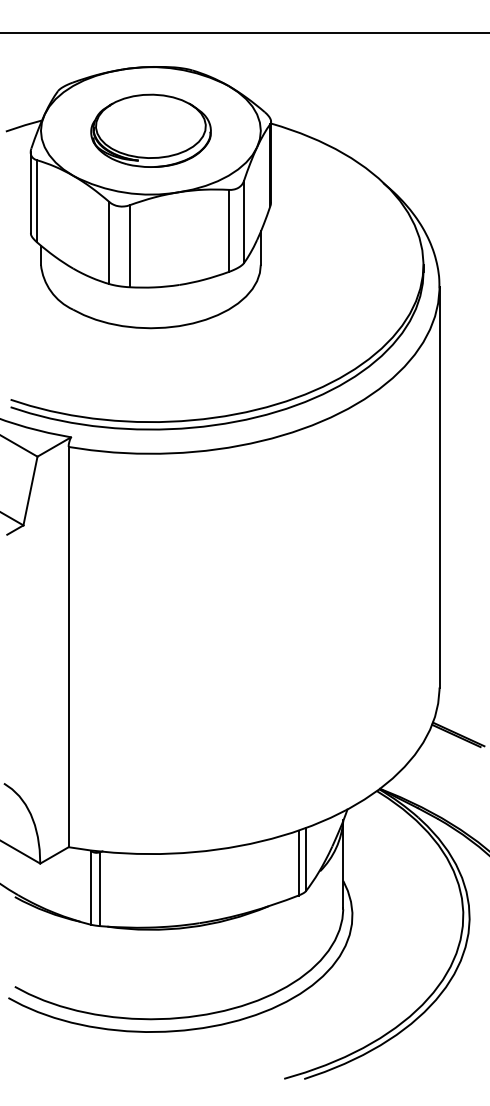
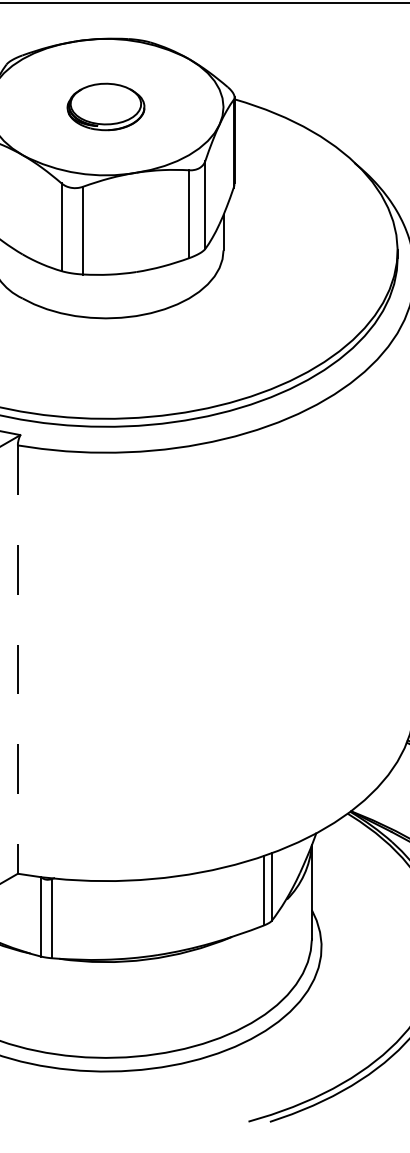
part: (150, 130) -> (105, 106), size x0.6
line: (68, 647) -> (17, 660), solid -> dashed

